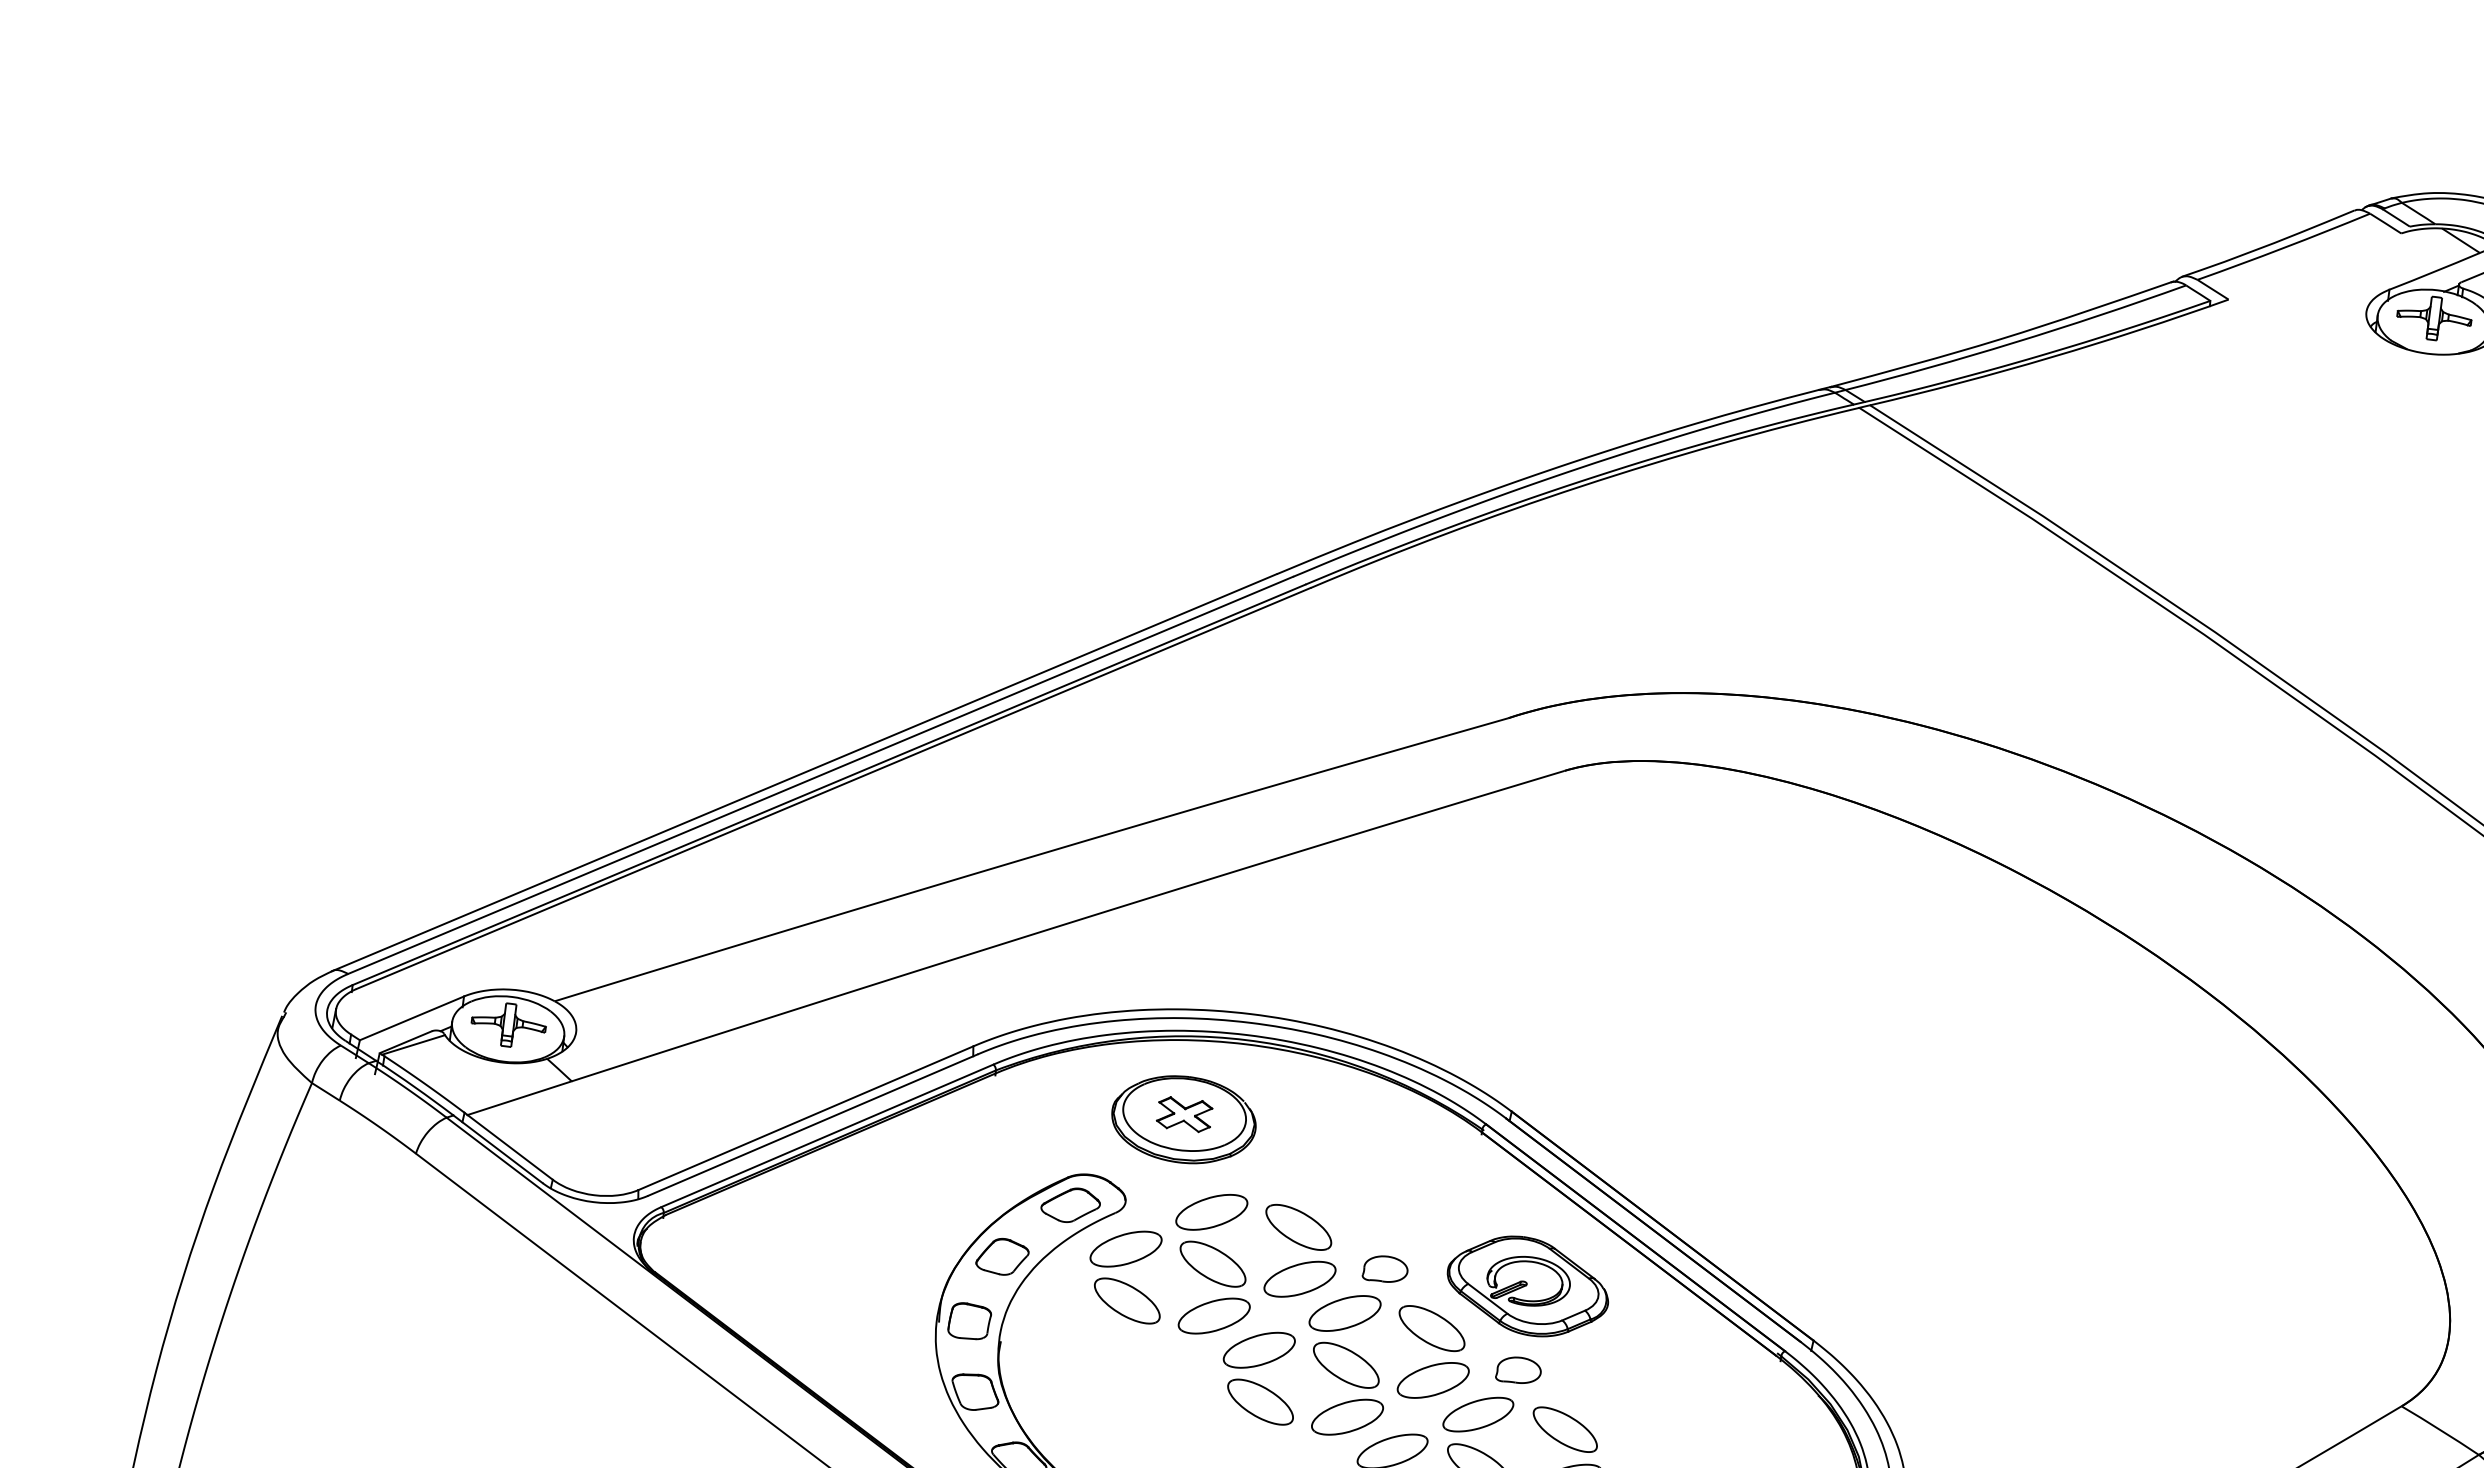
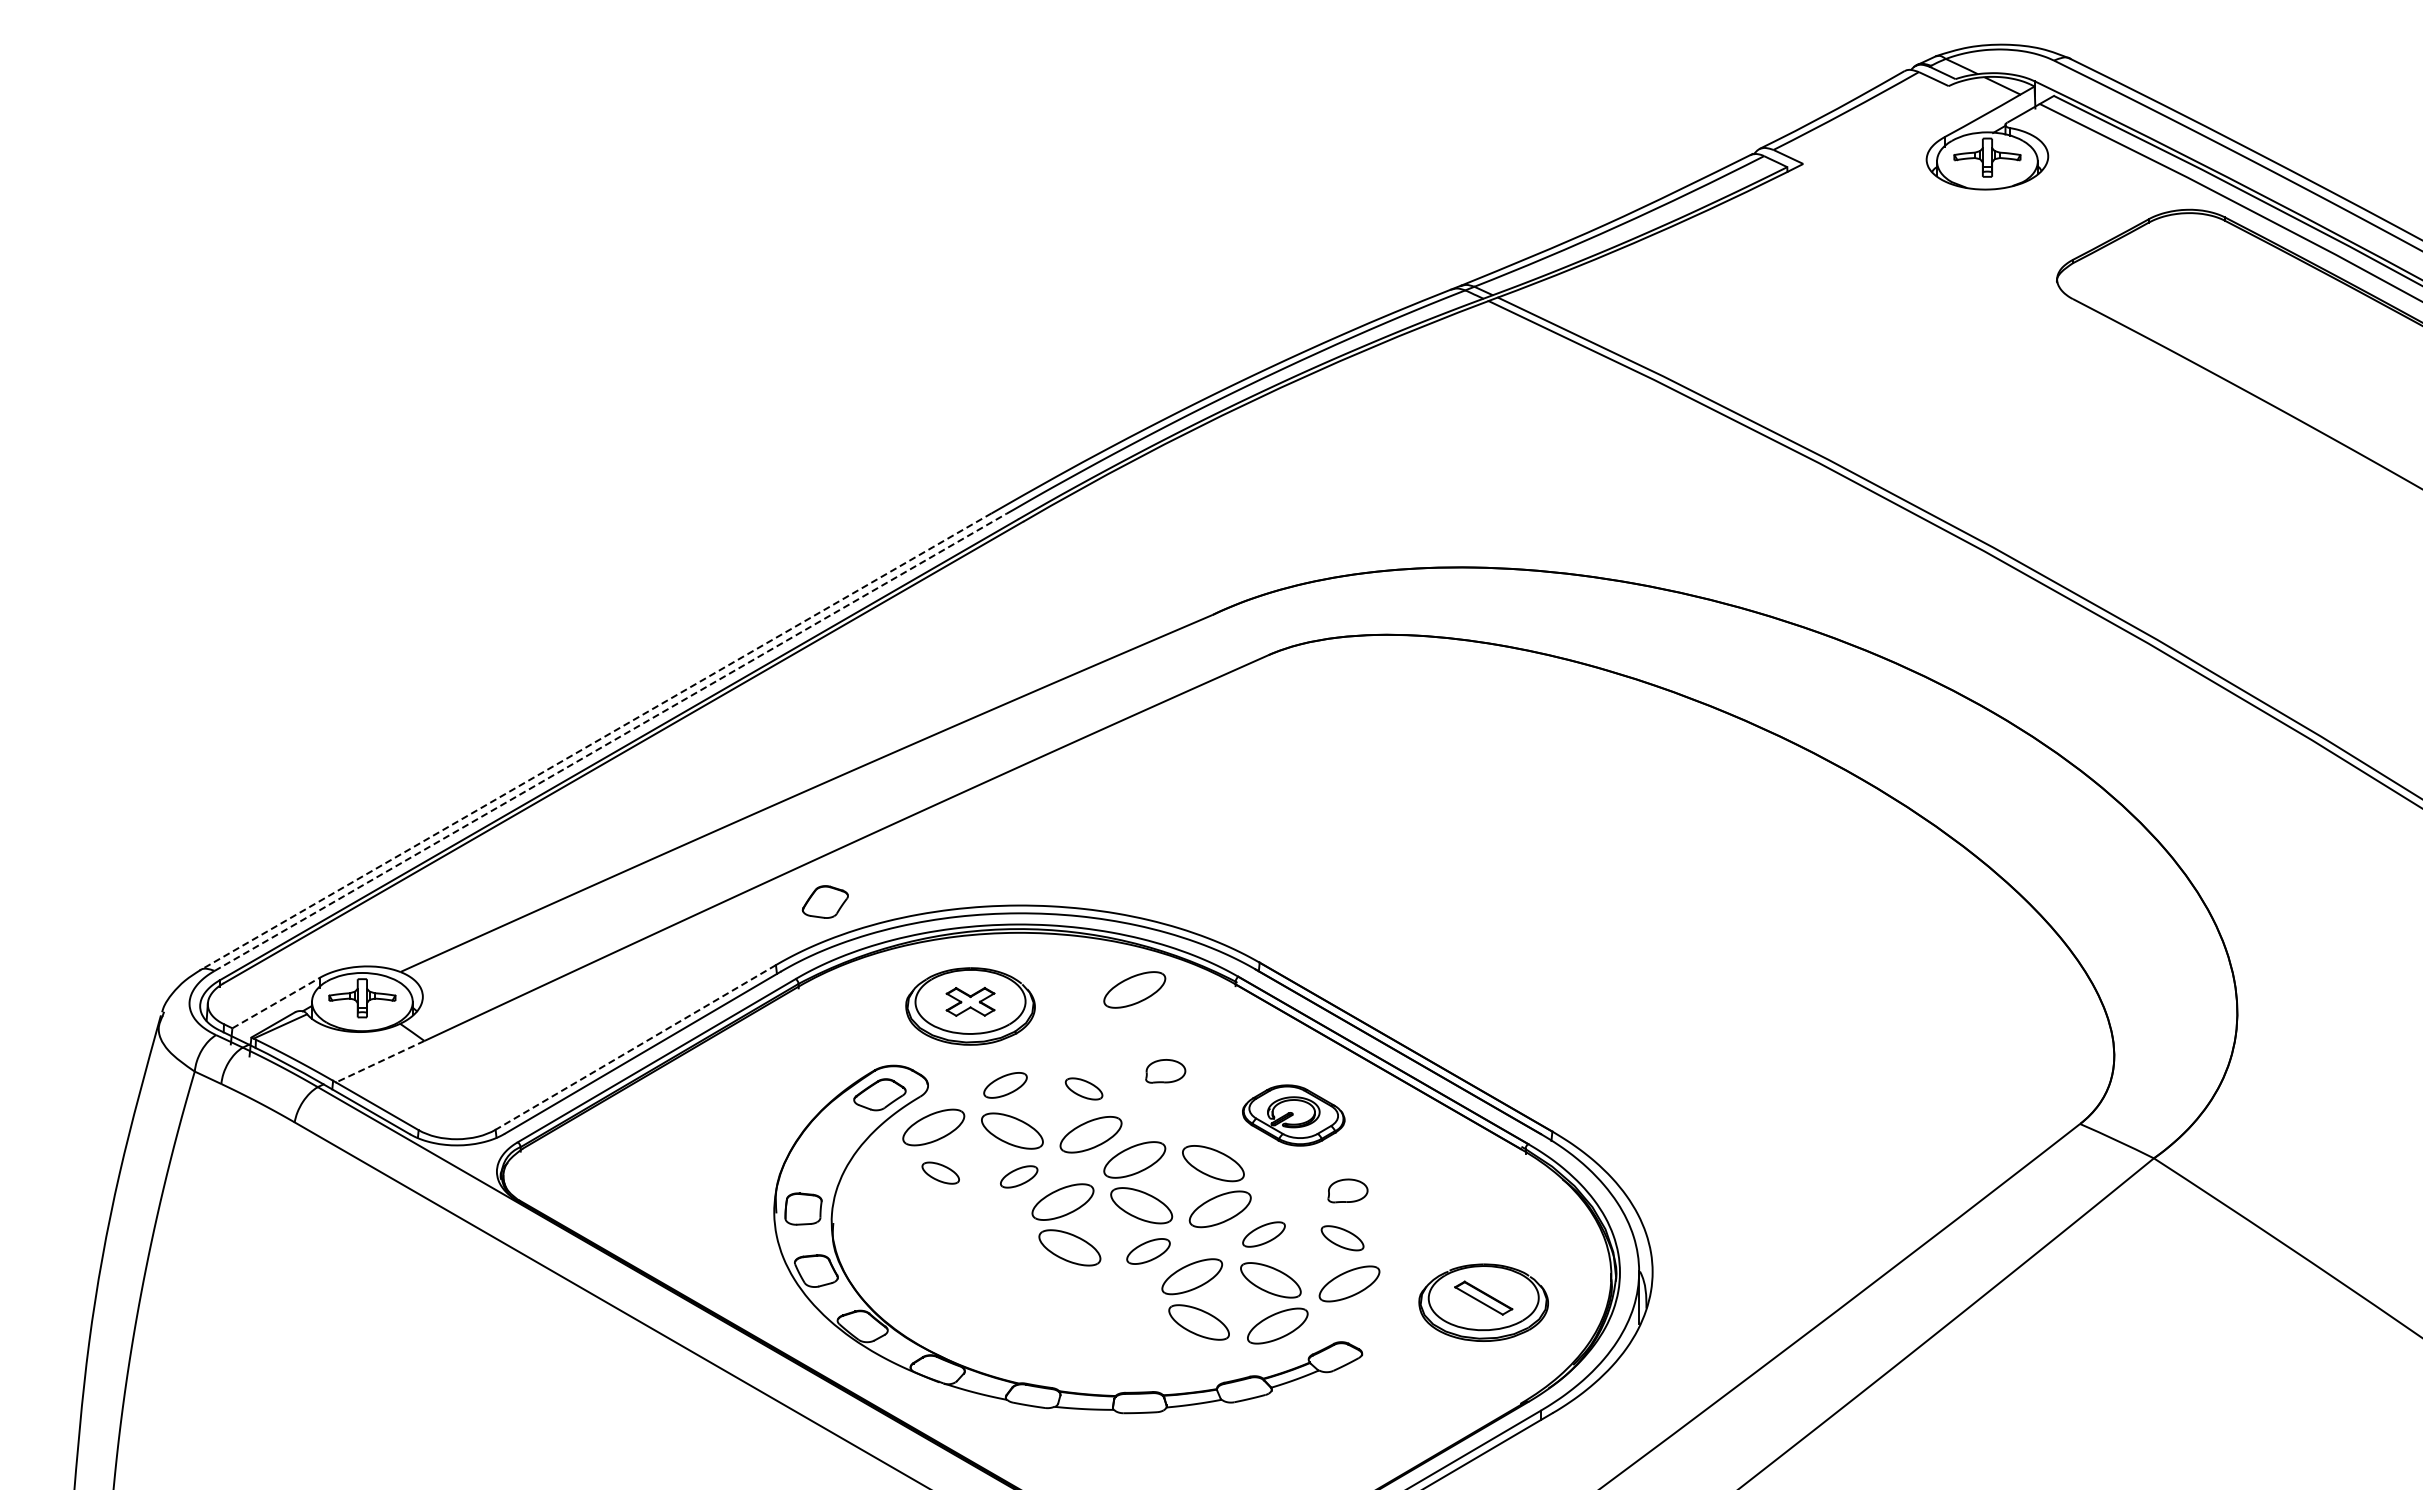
line: (803, 773) -> (595, 742), solid -> dashed
line: (820, 775) -> (610, 742), solid -> dashed
line: (412, 1017) -> (276, 1002), solid -> dashed
line: (519, 1097) -> (380, 1061), solid -> dashed
line: (805, 1118) -> (635, 1047), solid -> dashed
part: (1368, 1123) -> (1134, 989), added
part: (1211, 1212) -> (1005, 1085), size x0.7
part: (1298, 1226) -> (1083, 1088), size x0.6
part: (1001, 1256) -> (824, 901), moved
part: (1385, 1269) -> (1165, 1071), moved
part: (1527, 1286) -> (1293, 1115), size x0.7
part: (1127, 1300) -> (940, 1172), size x0.6
part: (1213, 1315) -> (1018, 1176), size x0.6
part: (1518, 1369) -> (1347, 1190), moved
part: (1477, 1414) -> (1263, 1234), size x0.7
part: (1347, 1417) -> (1148, 1251), size x0.7
part: (1565, 1430) -> (1342, 1238), size x0.7

